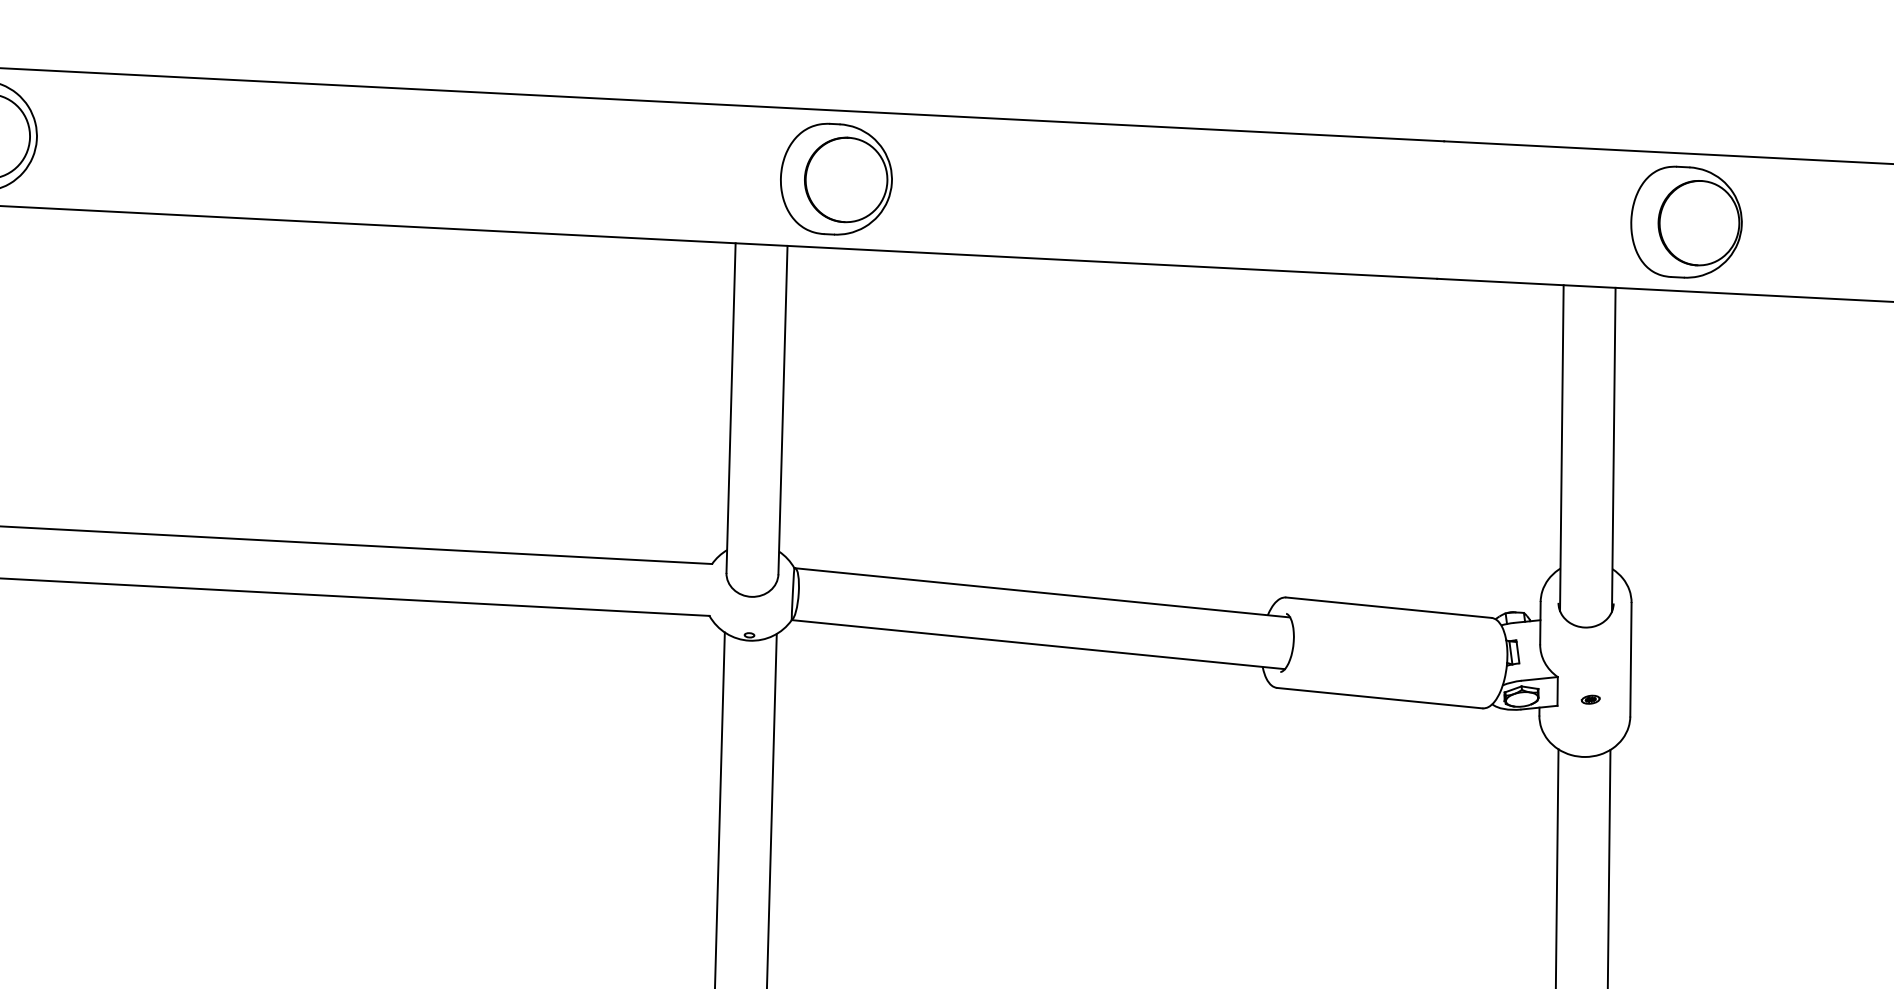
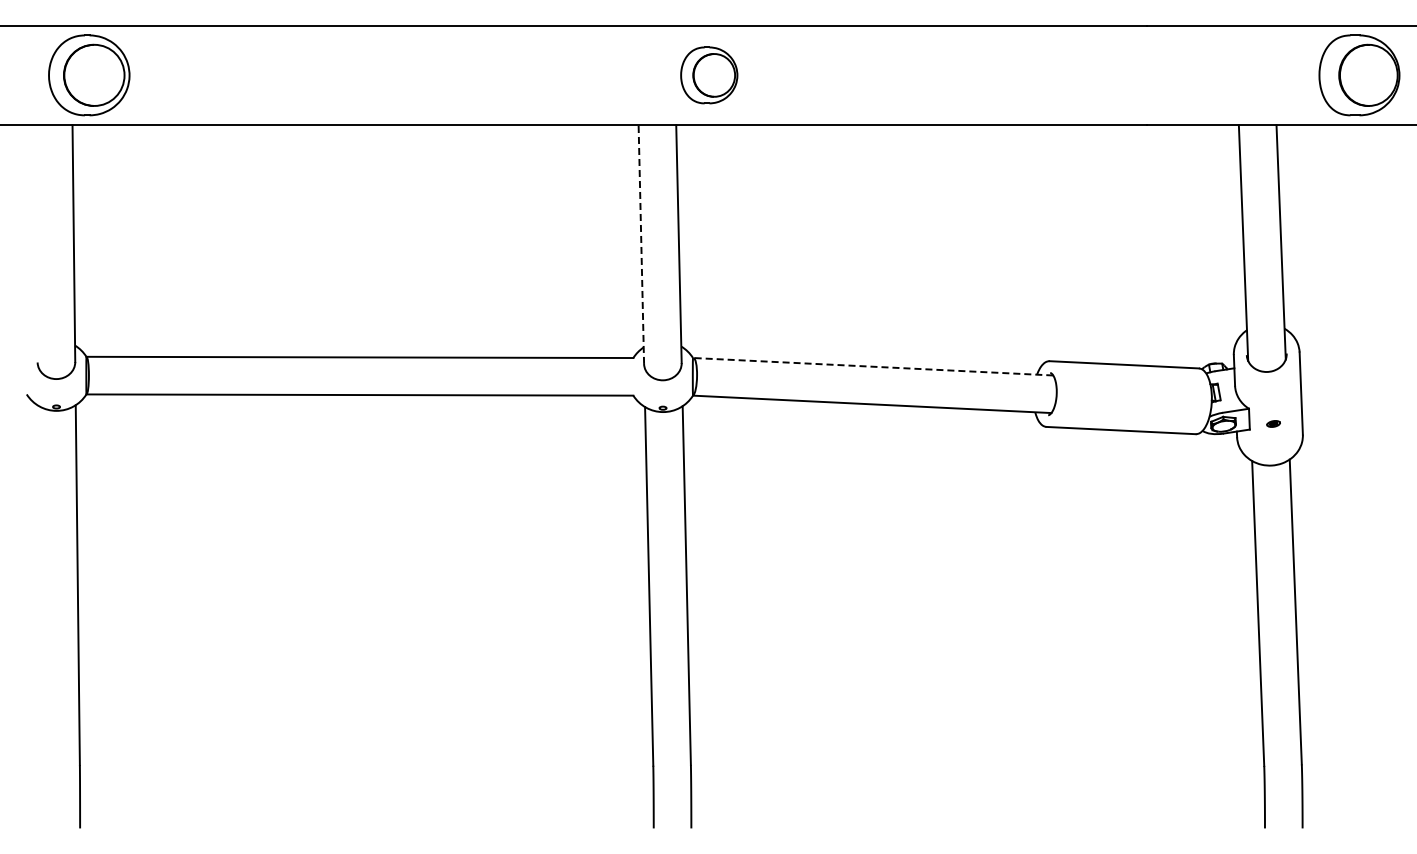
part: (836, 179) -> (709, 75), size x0.7
part: (1686, 222) -> (1359, 75), moved
line: (731, 407) -> (641, 244), solid -> dashed
line: (1041, 592) -> (872, 366), solid -> dashed

